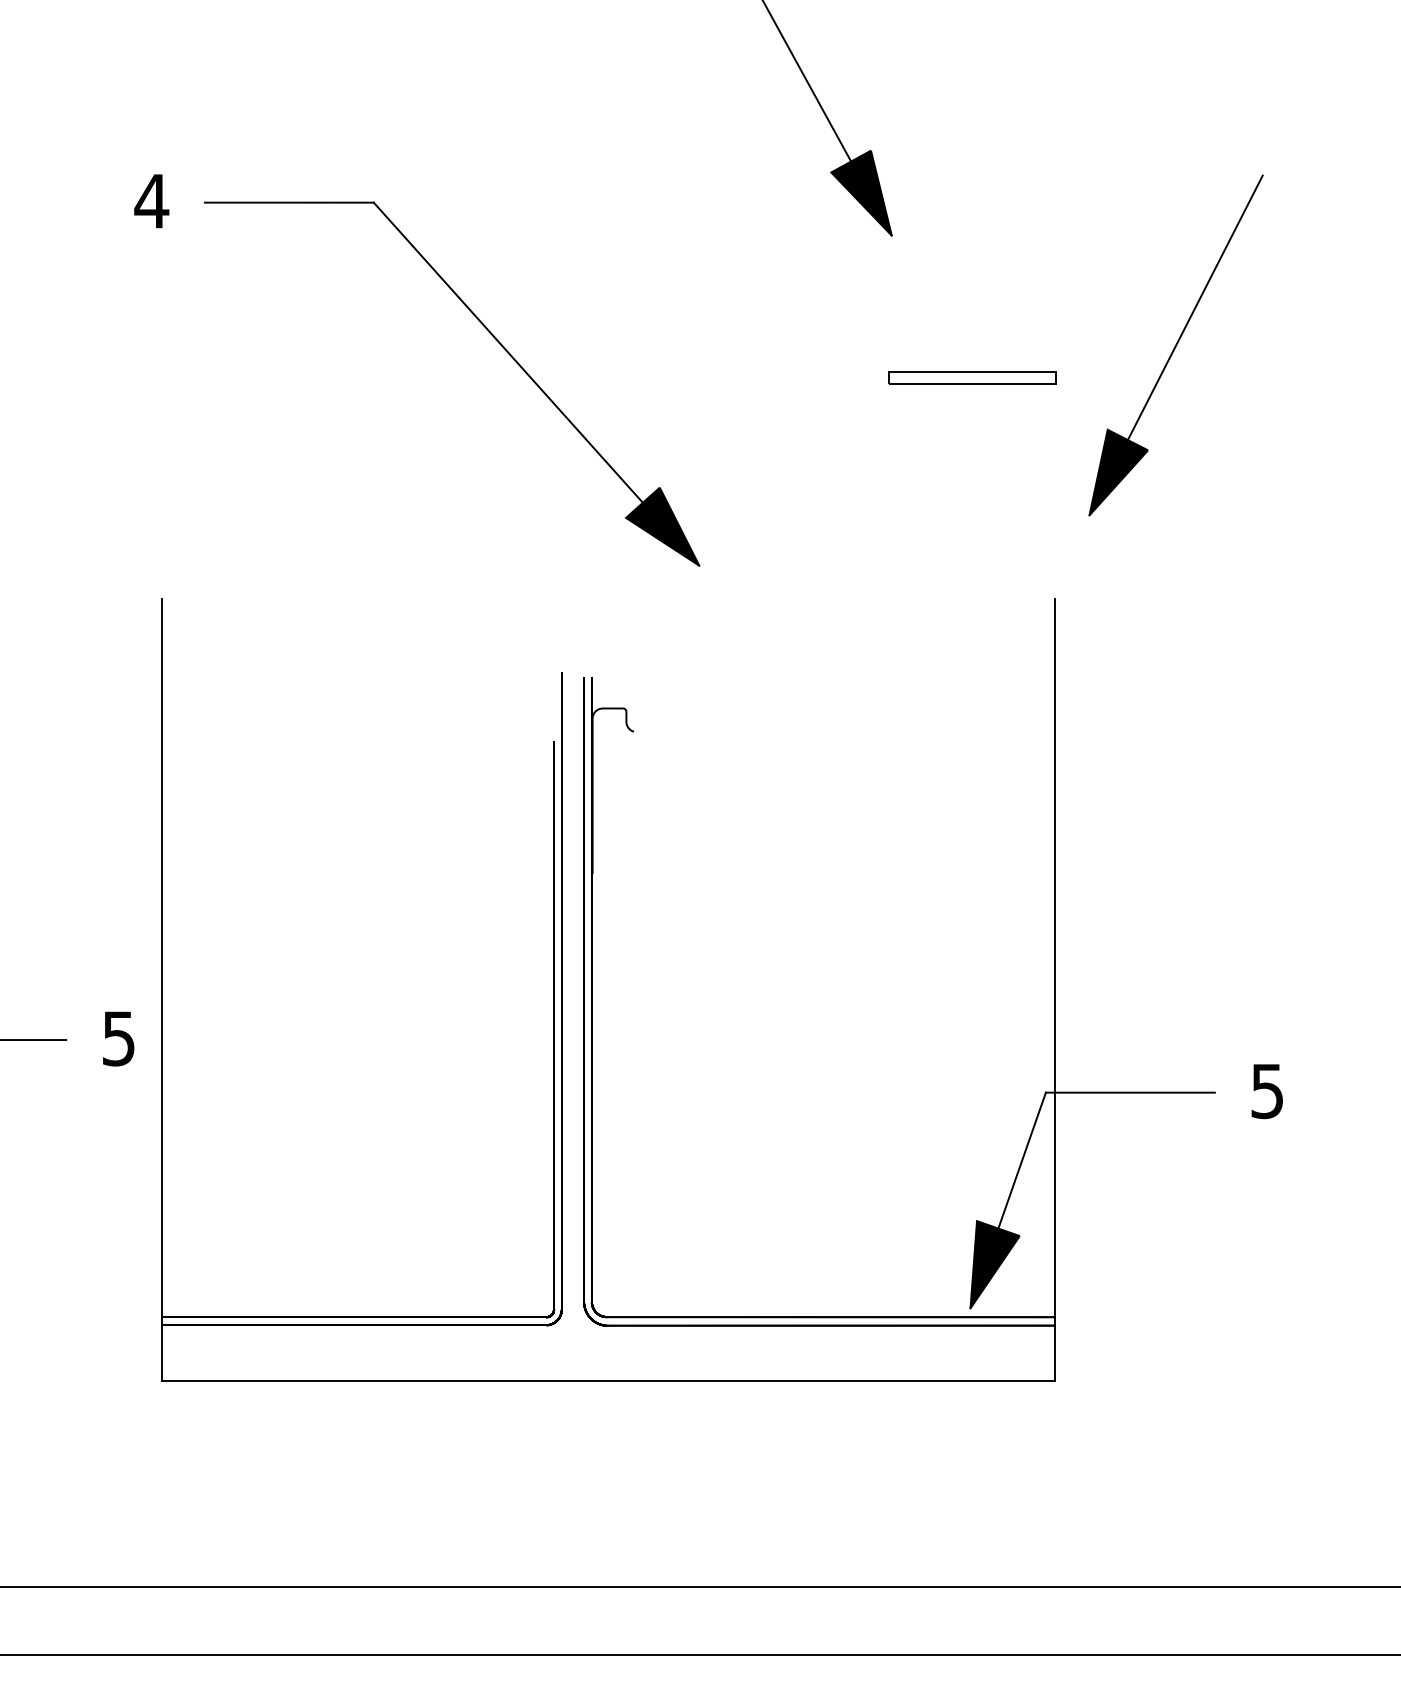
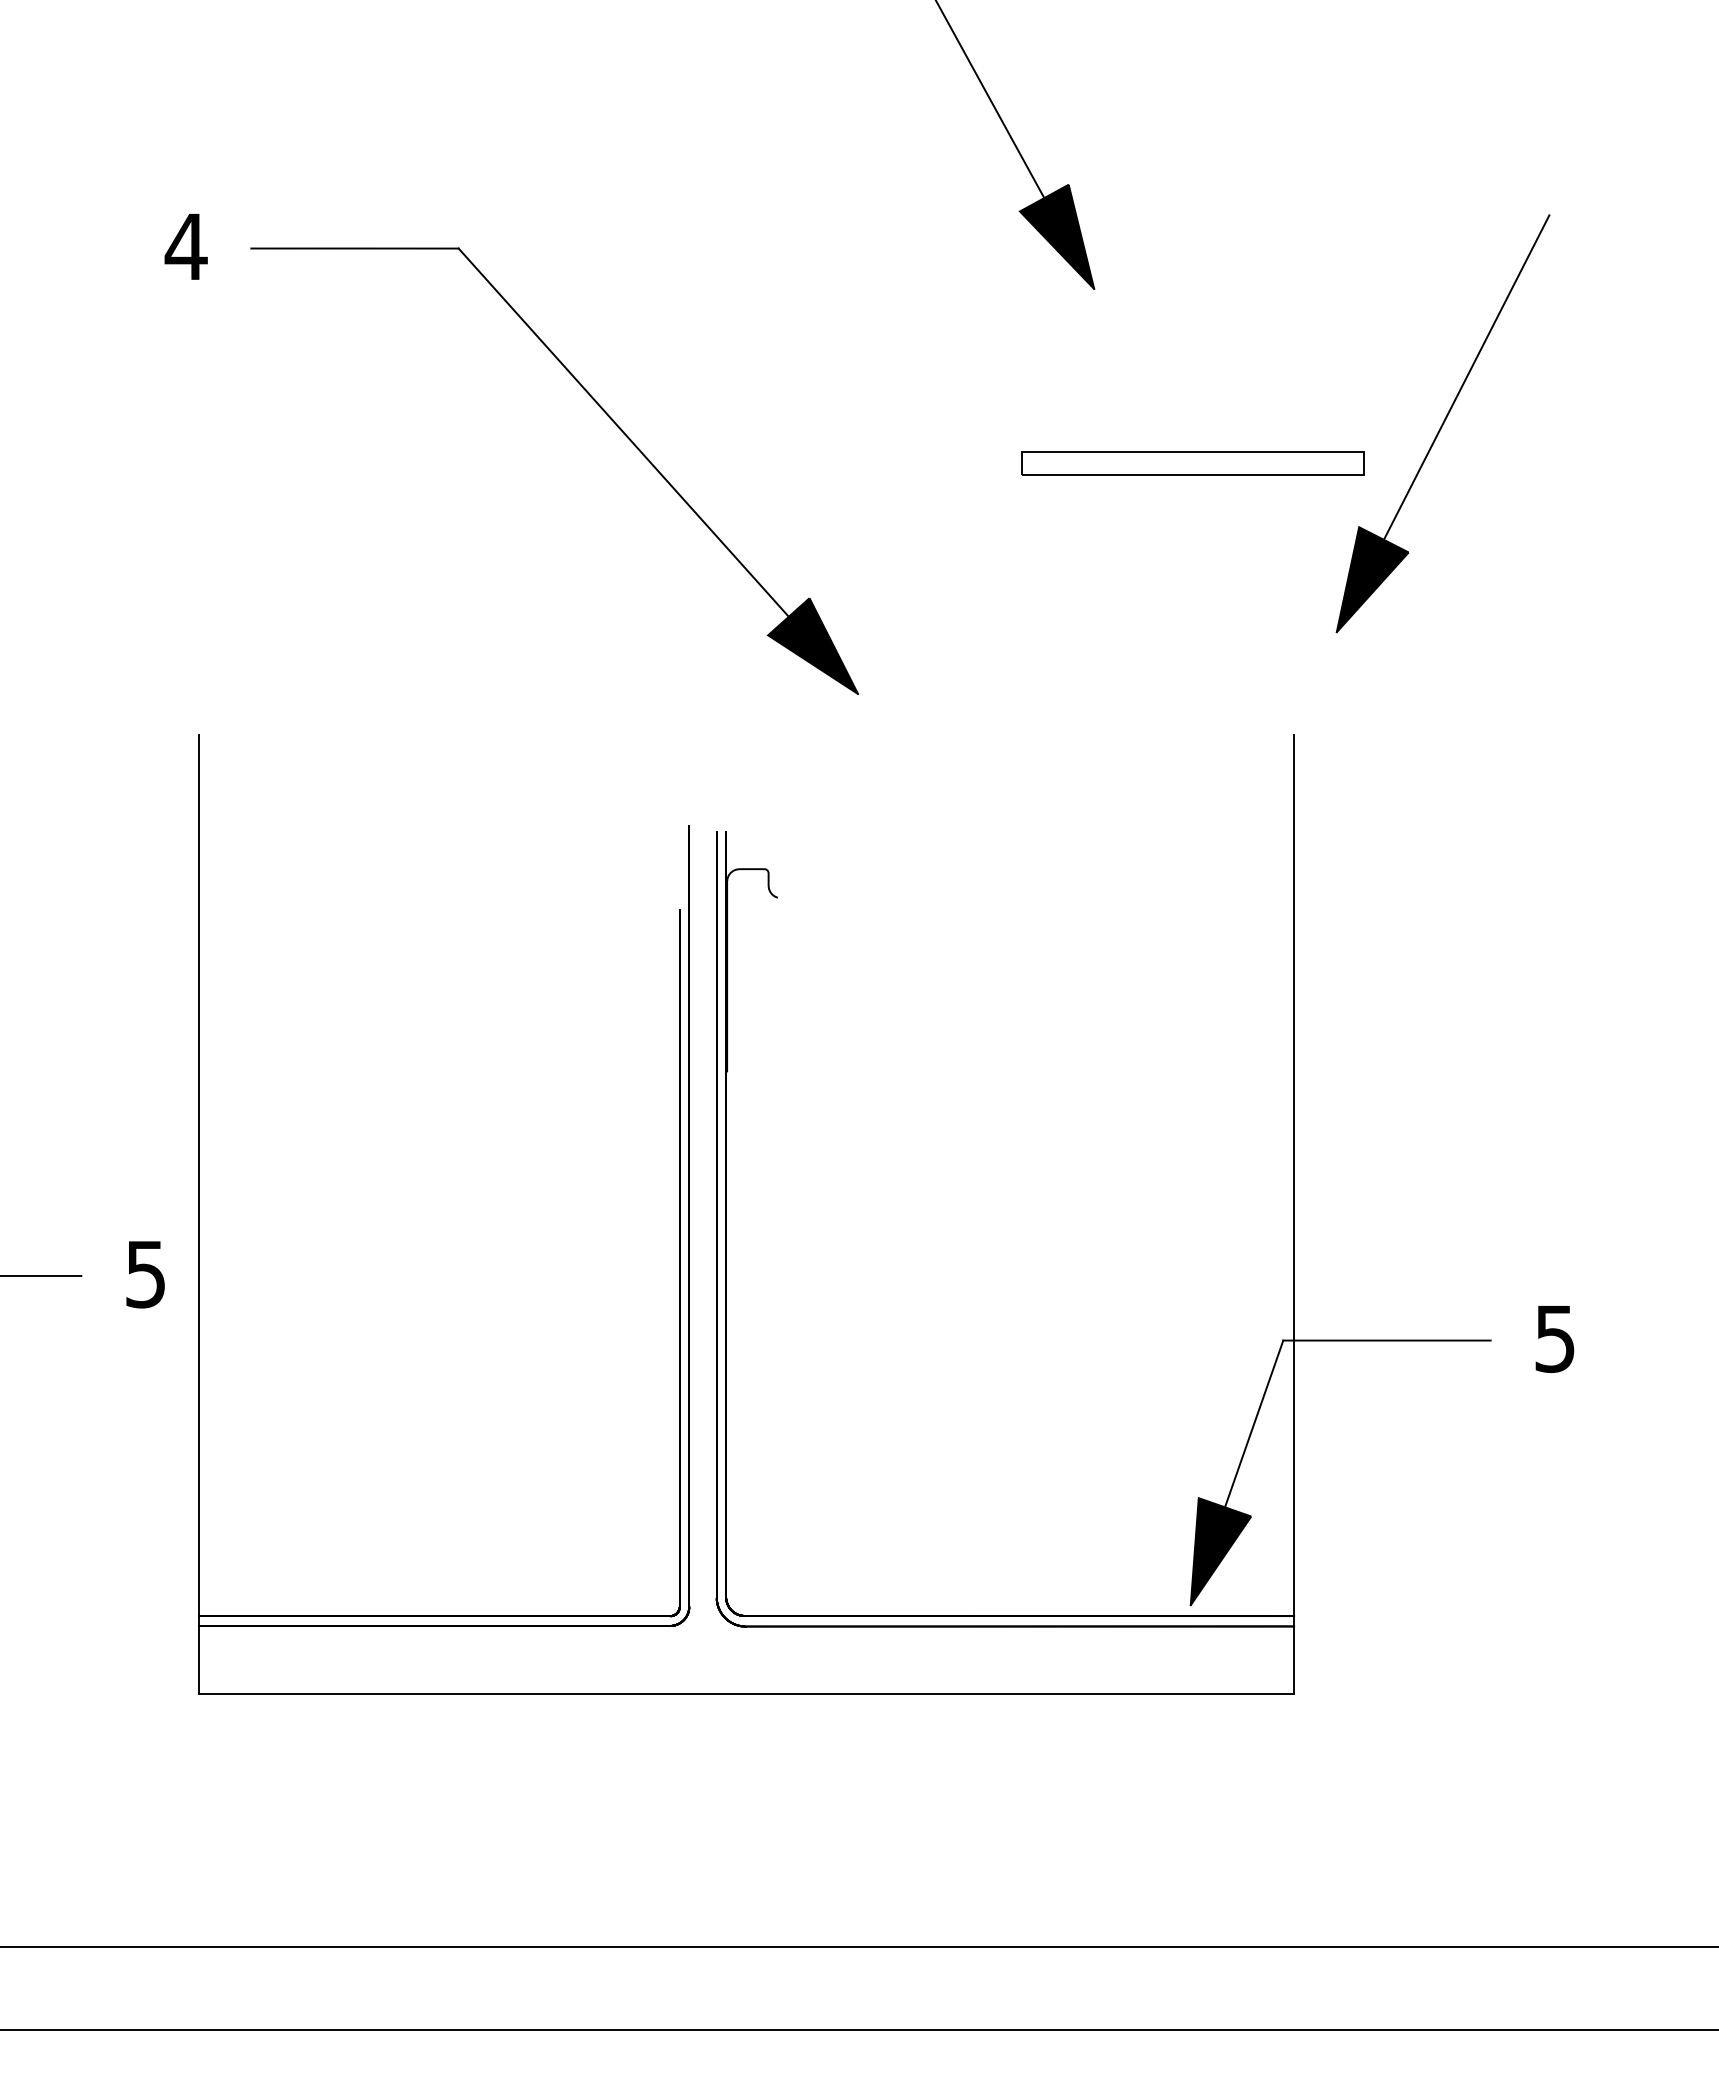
part: (971, 377) -> (1192, 463), size x1.67

